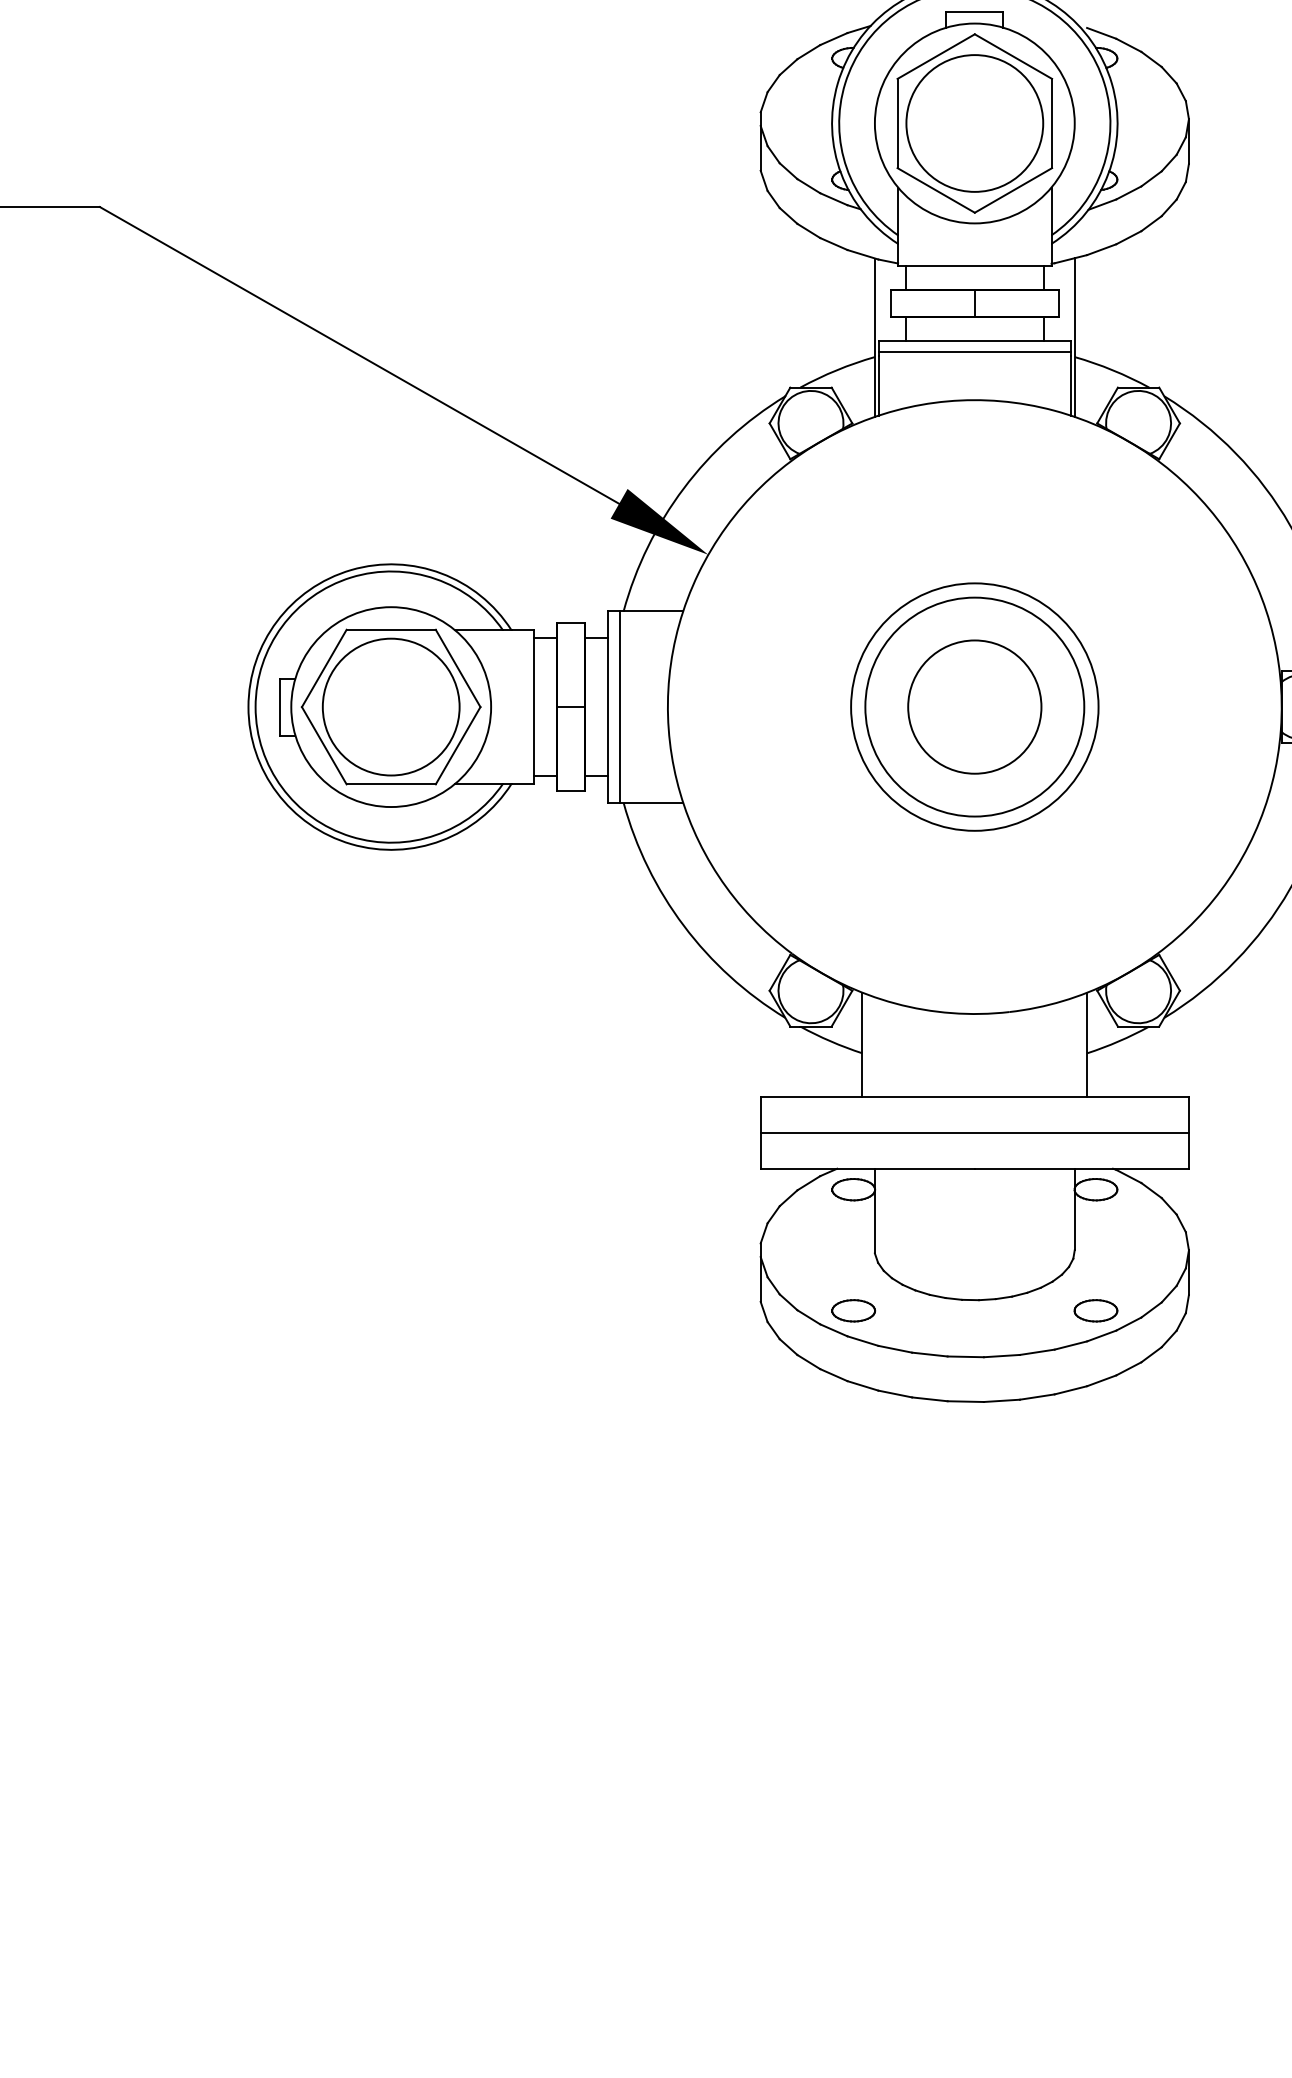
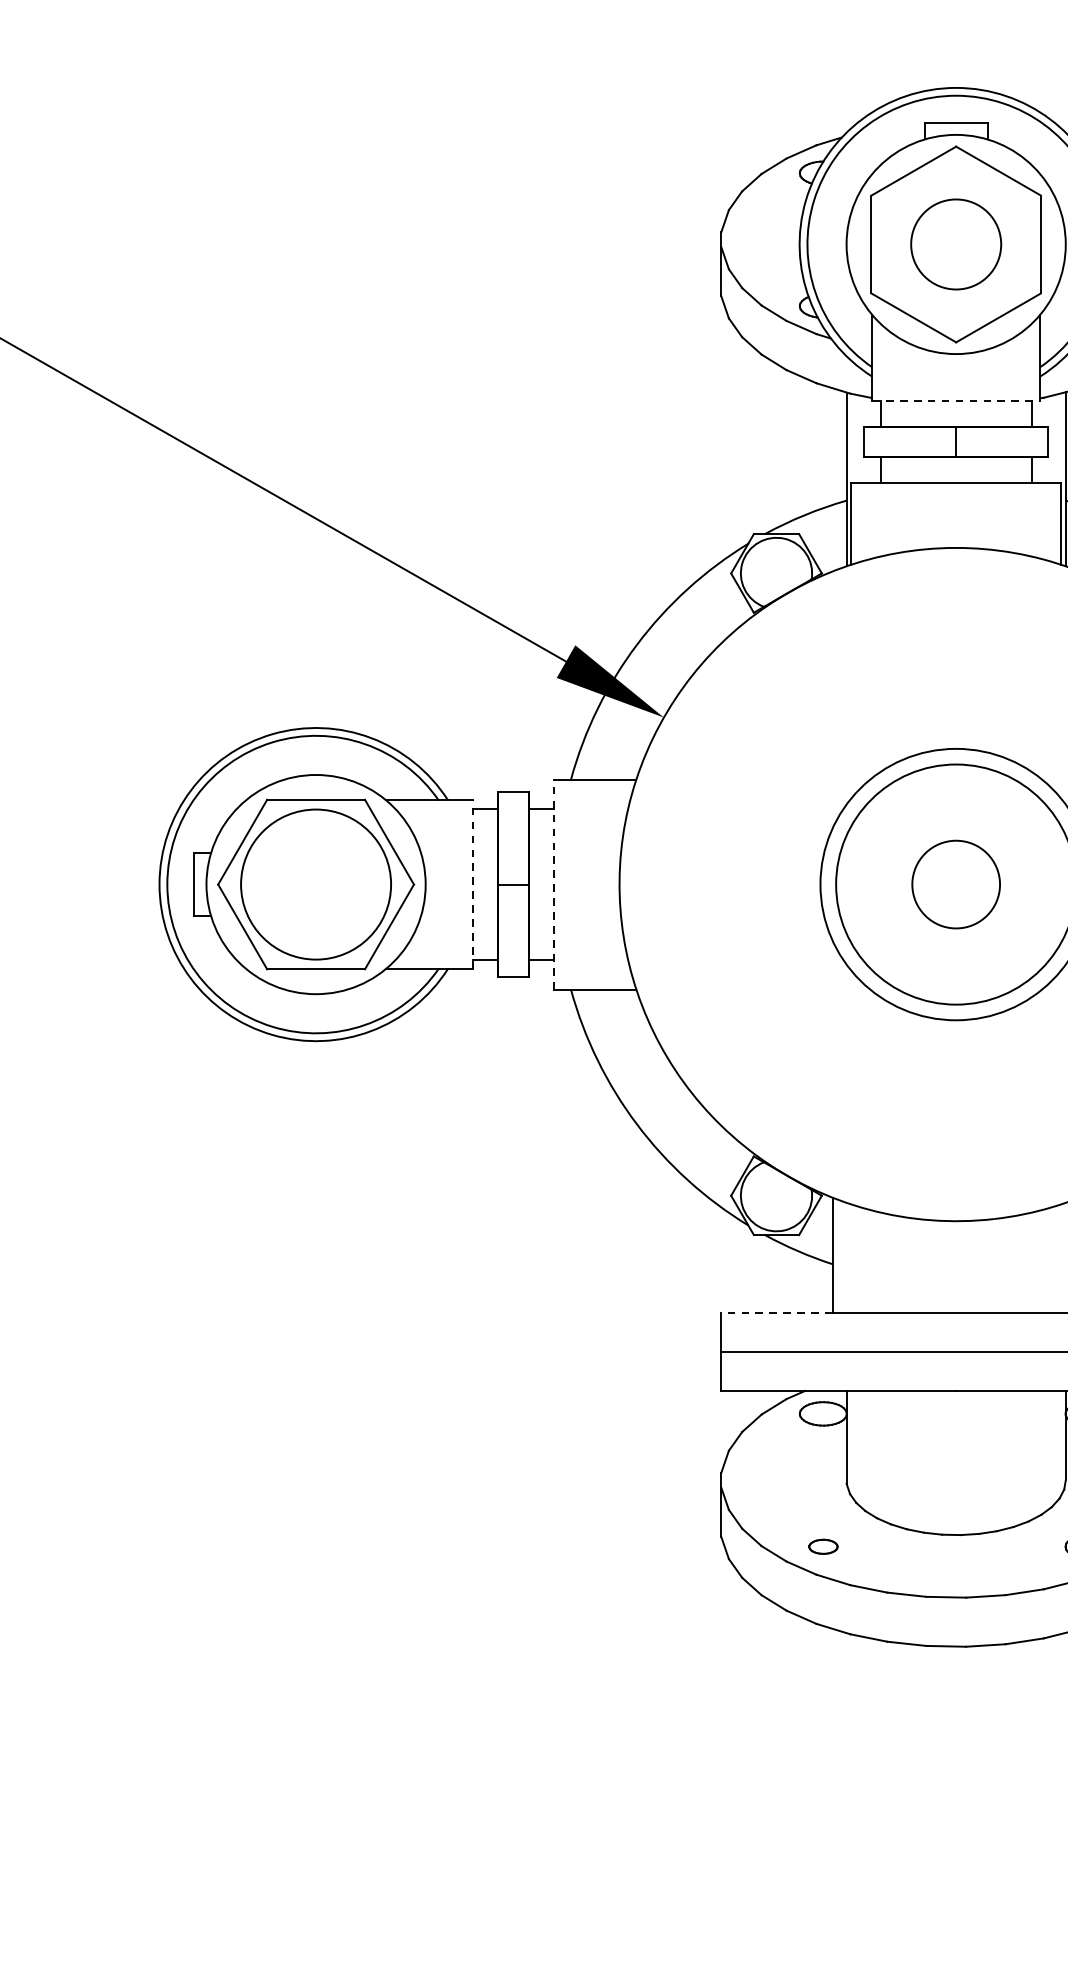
circle: (974, 123) -> (955, 244), size x0.6
line: (974, 266) -> (955, 401), solid -> dashed
line: (974, 352) -> (955, 495), removed
line: (620, 706) -> (567, 883), removed
circle: (974, 706) -> (955, 883), size x0.6
line: (533, 707) -> (472, 885), solid -> dashed
line: (608, 707) -> (554, 885), solid -> dashed
line: (811, 1097) -> (777, 1312), solid -> dashed
part: (853, 1310) -> (823, 1546), size x0.6

